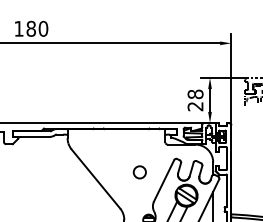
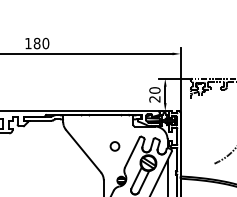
text: (194, 94) -> (154, 90), 28 -> 20

